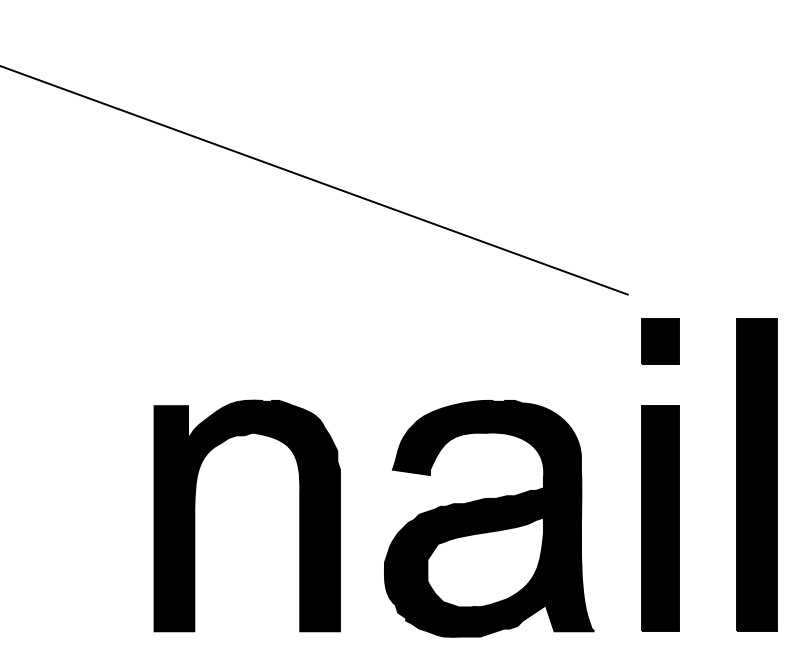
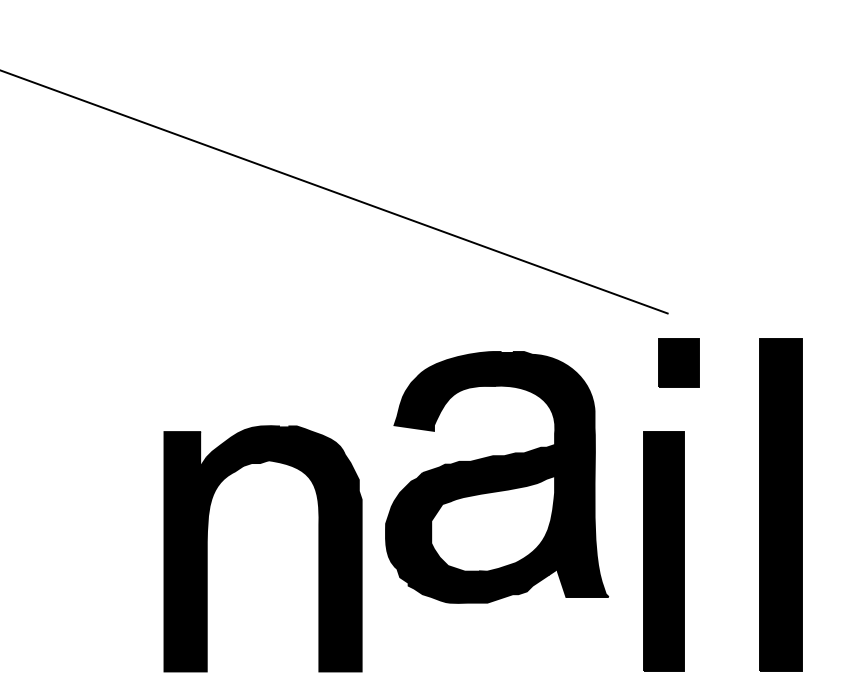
part: (660, 341) -> (679, 363), moved
part: (756, 474) -> (780, 504), moved
part: (489, 518) -> (497, 477), moved
part: (660, 518) -> (664, 551), moved

